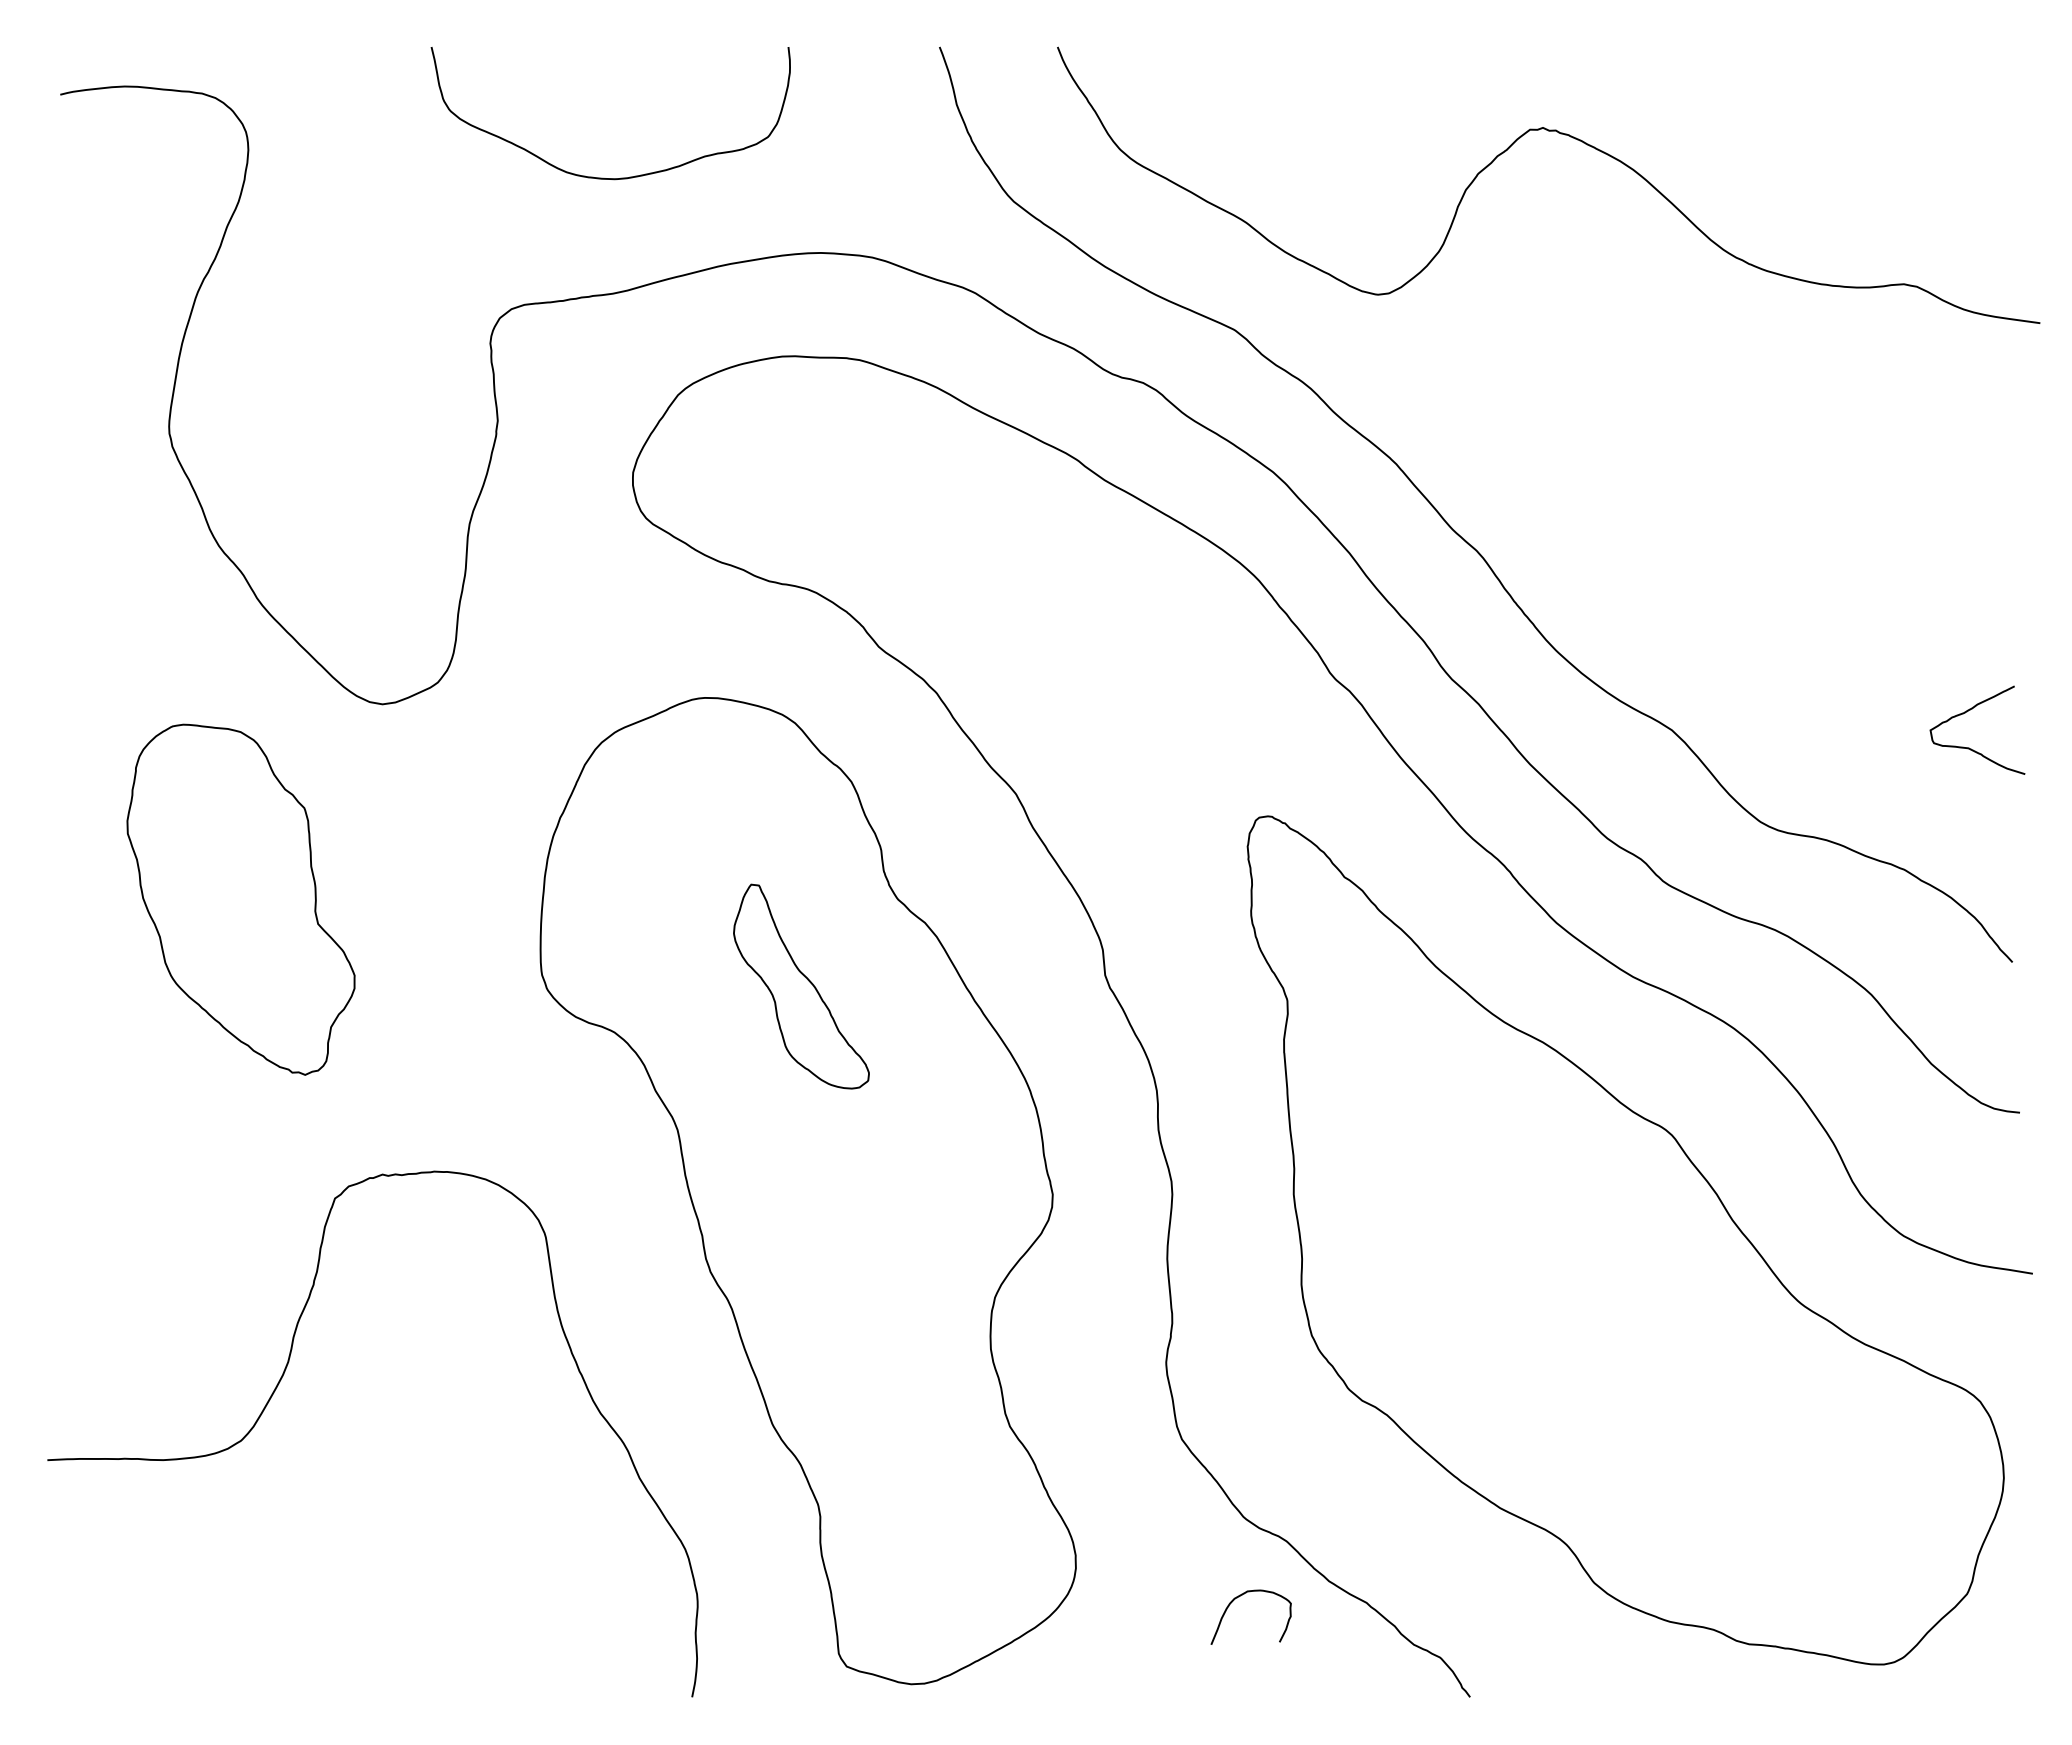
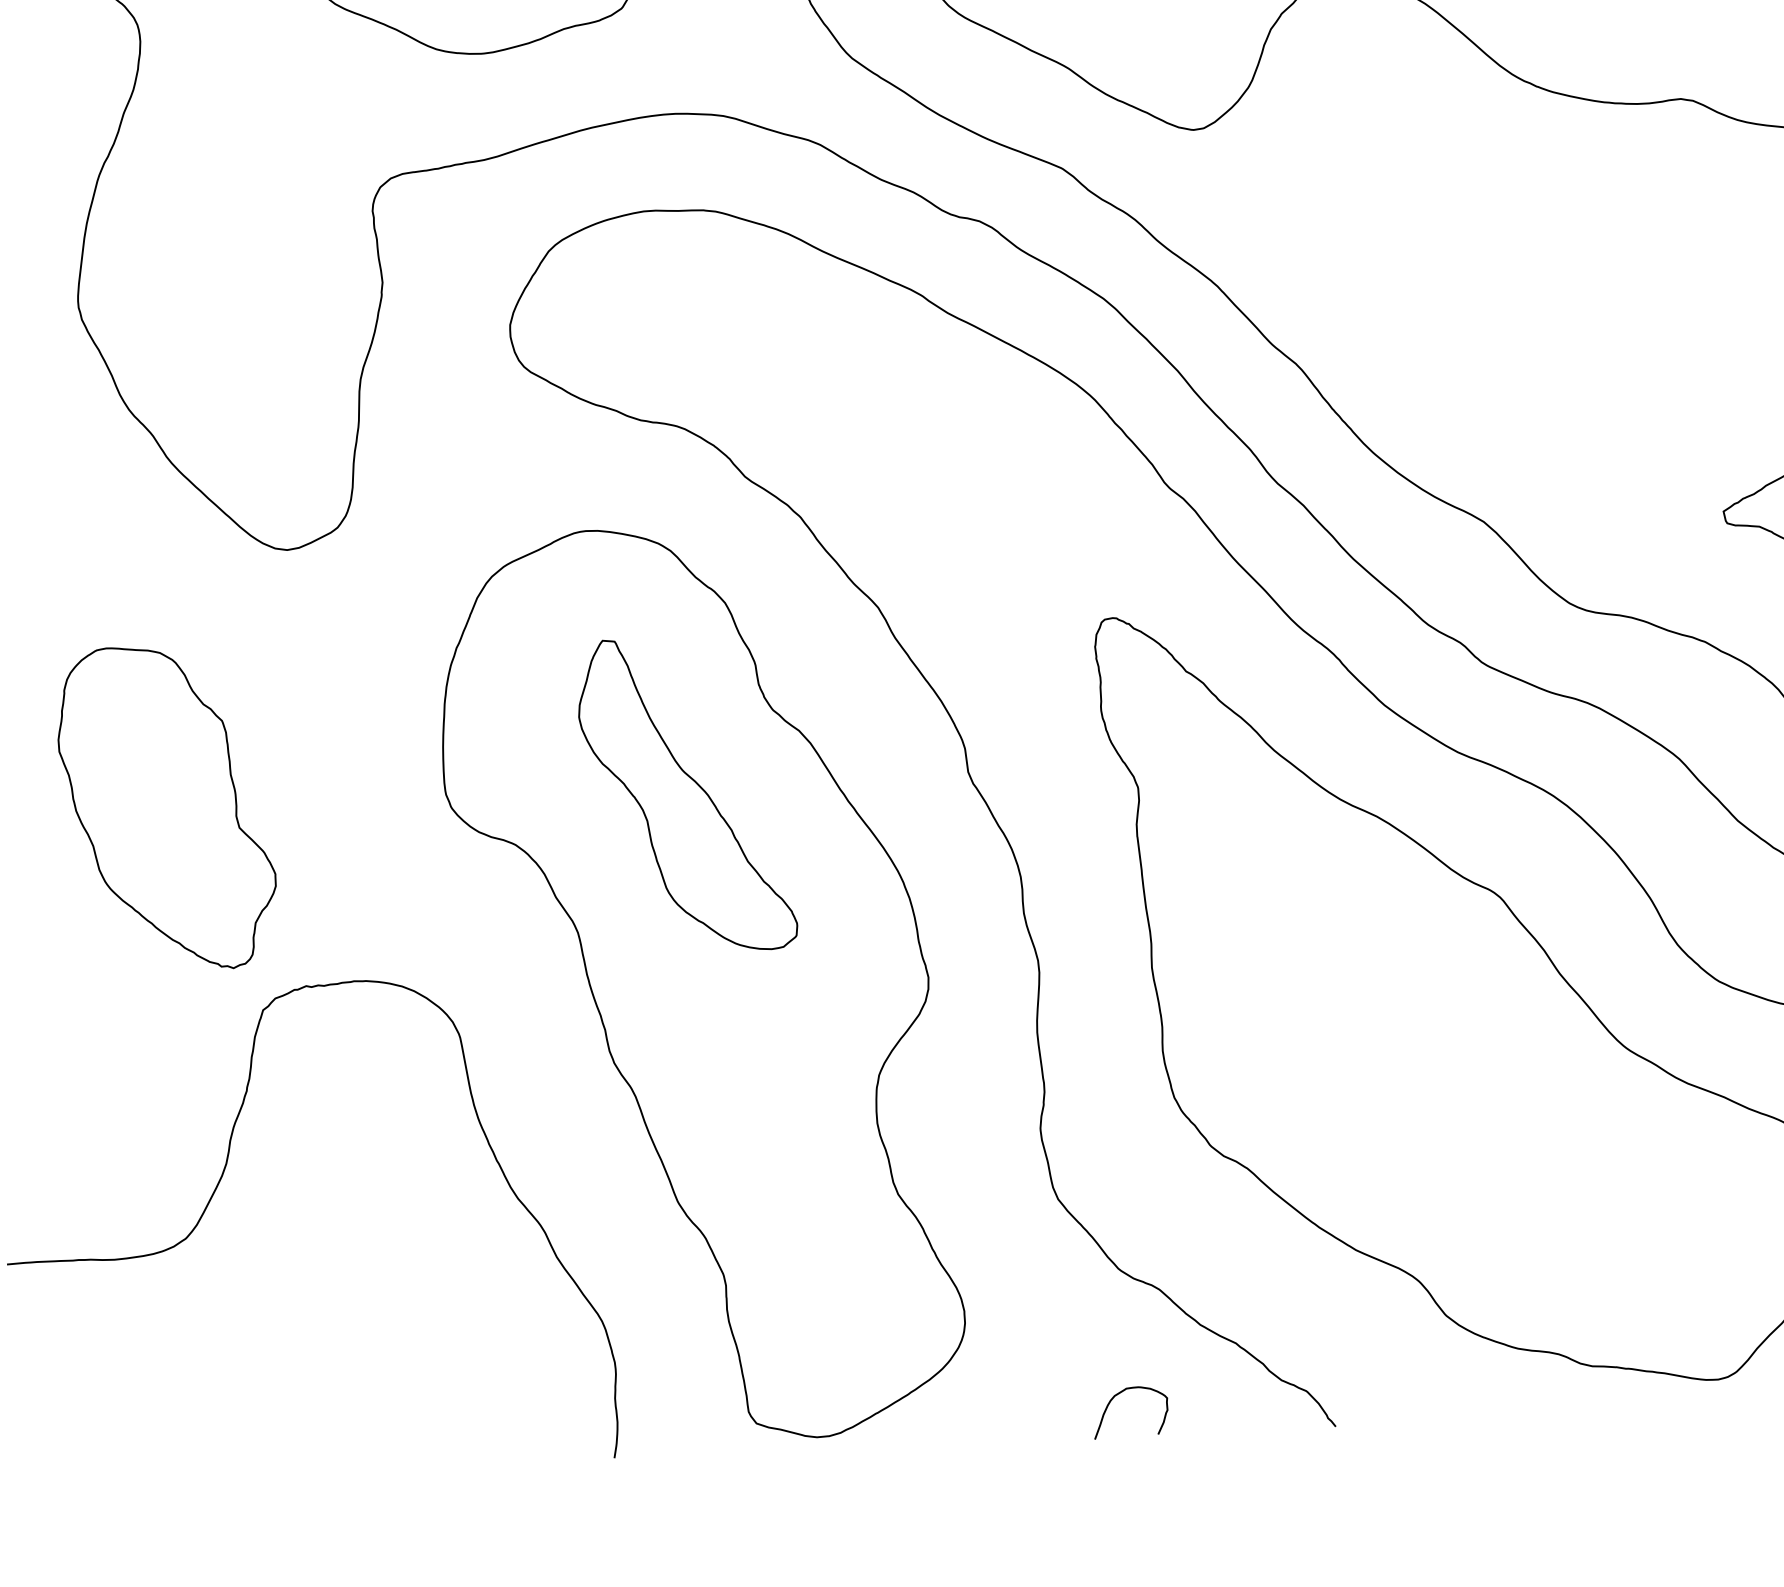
part: (240, 899) -> (166, 808), moved
part: (801, 986) -> (687, 794), size x1.67
curve: (1239, 1597) -> (1119, 1394), moved

